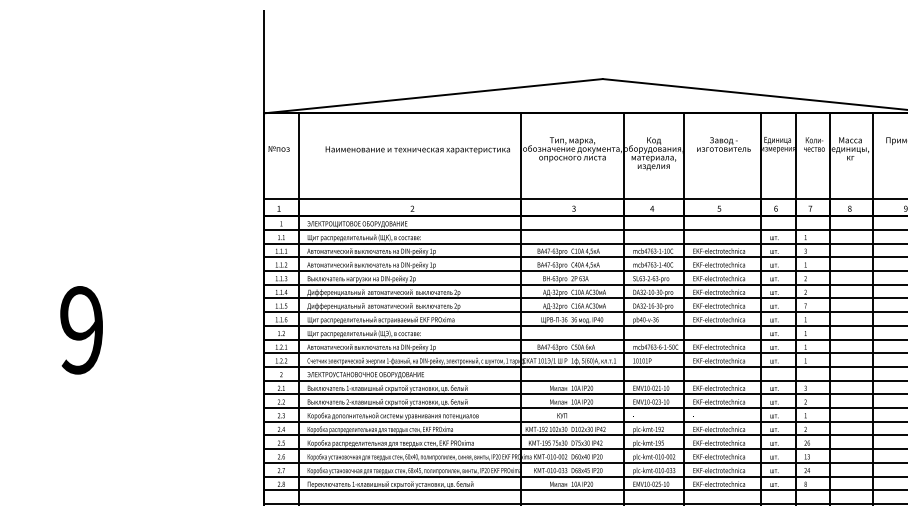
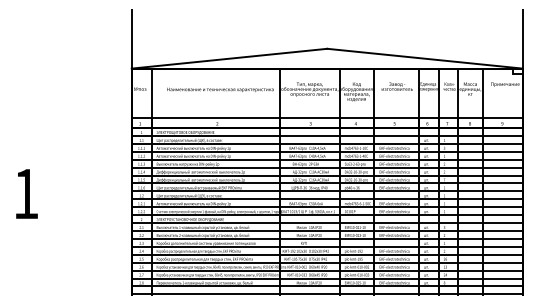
text: (80, 329) -> (25, 193), 9 -> 1

